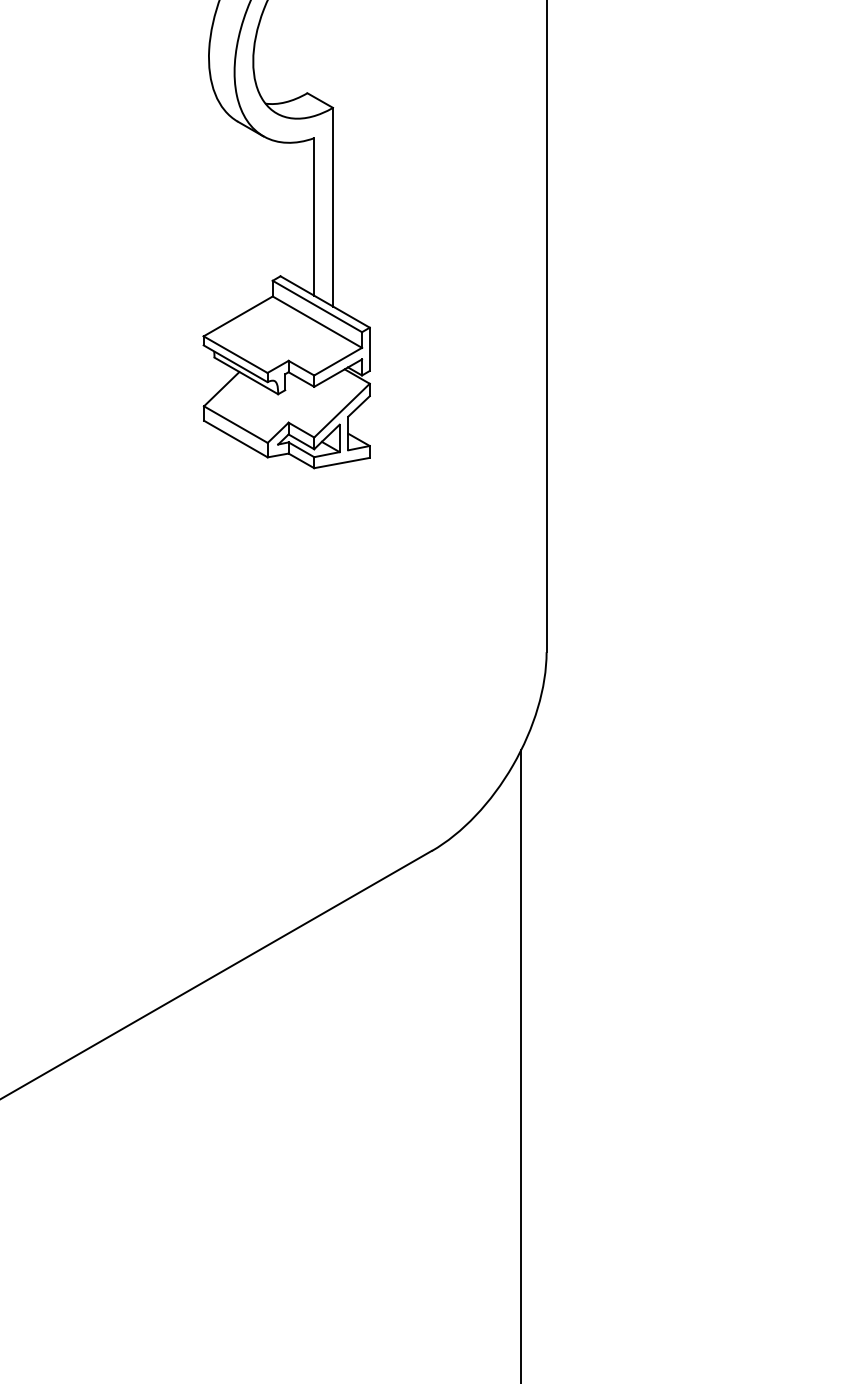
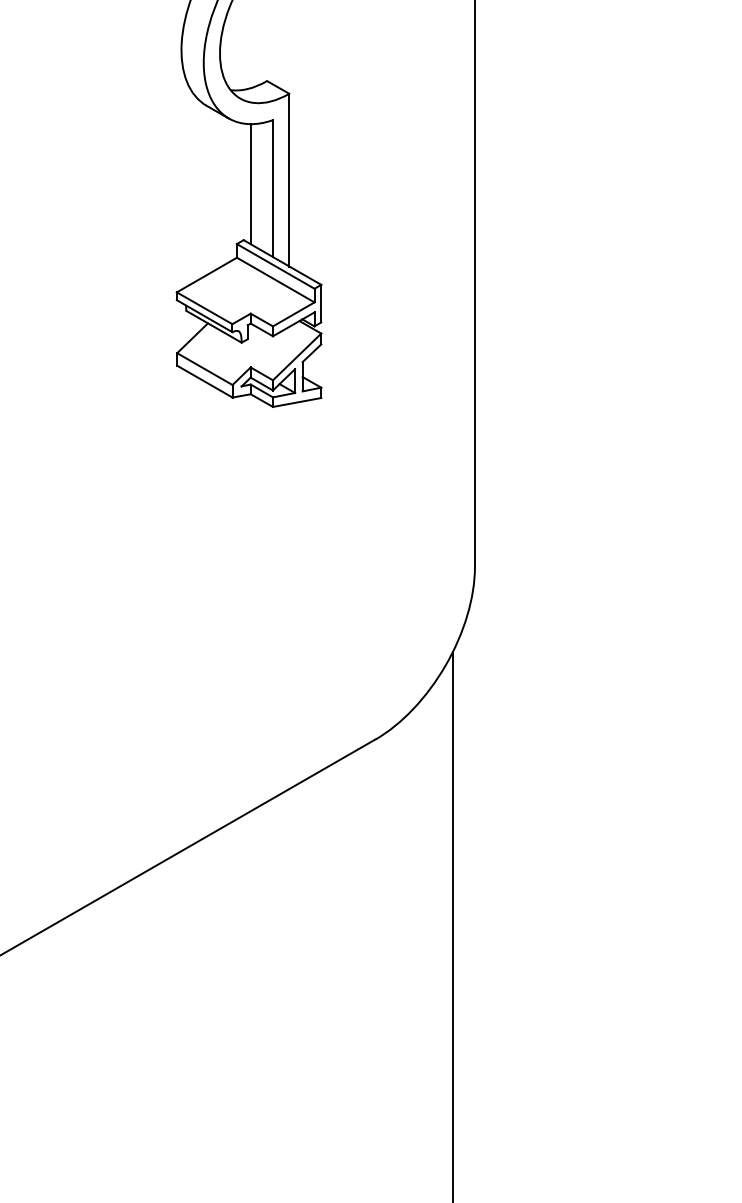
line: (288, 212) -> (250, 184), added

